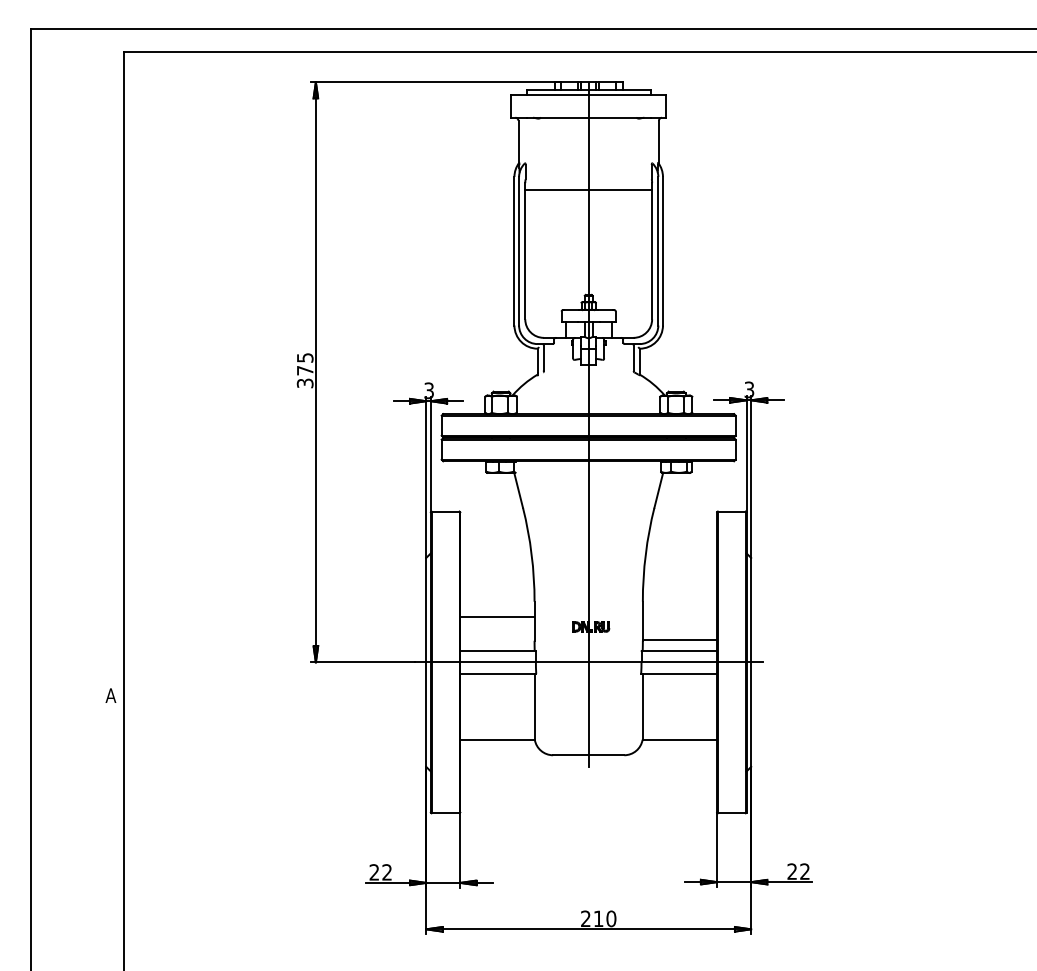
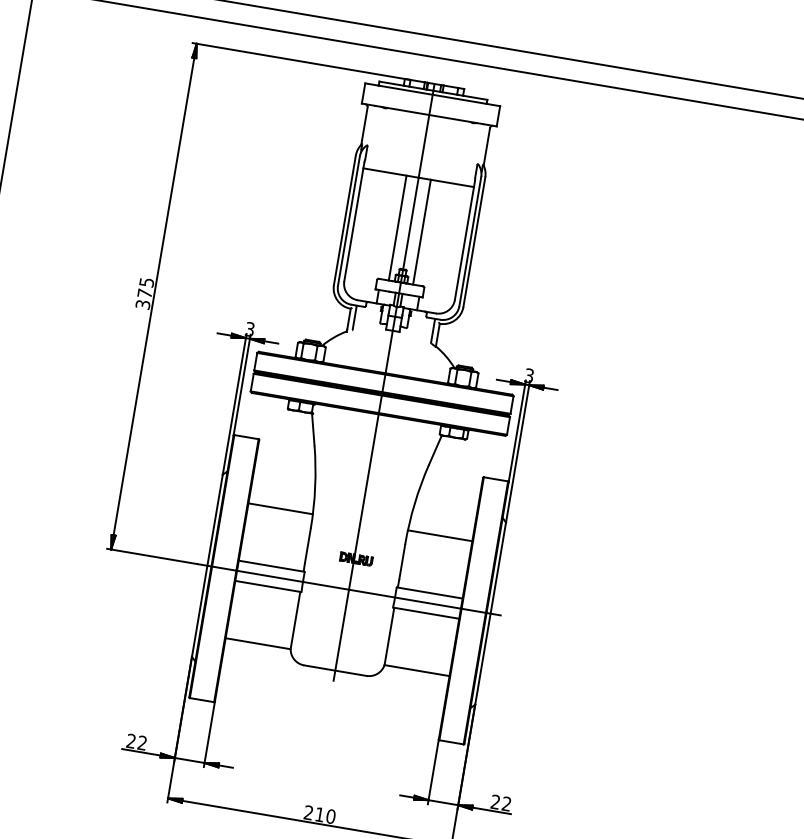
line: (574, 249) -> (397, 227), added
line: (602, 249) -> (421, 231), added
line: (497, 617) -> (280, 509), moved
line: (680, 640) -> (440, 536), moved

